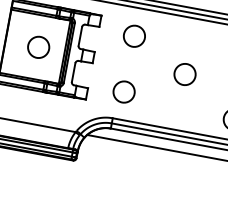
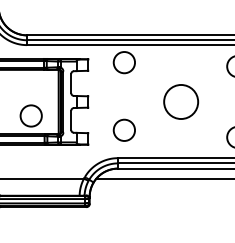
circle: (133, 36) -> (123, 62), moved
circle: (38, 46) -> (30, 115), moved
circle: (184, 73) -> (180, 101), size x1.6

